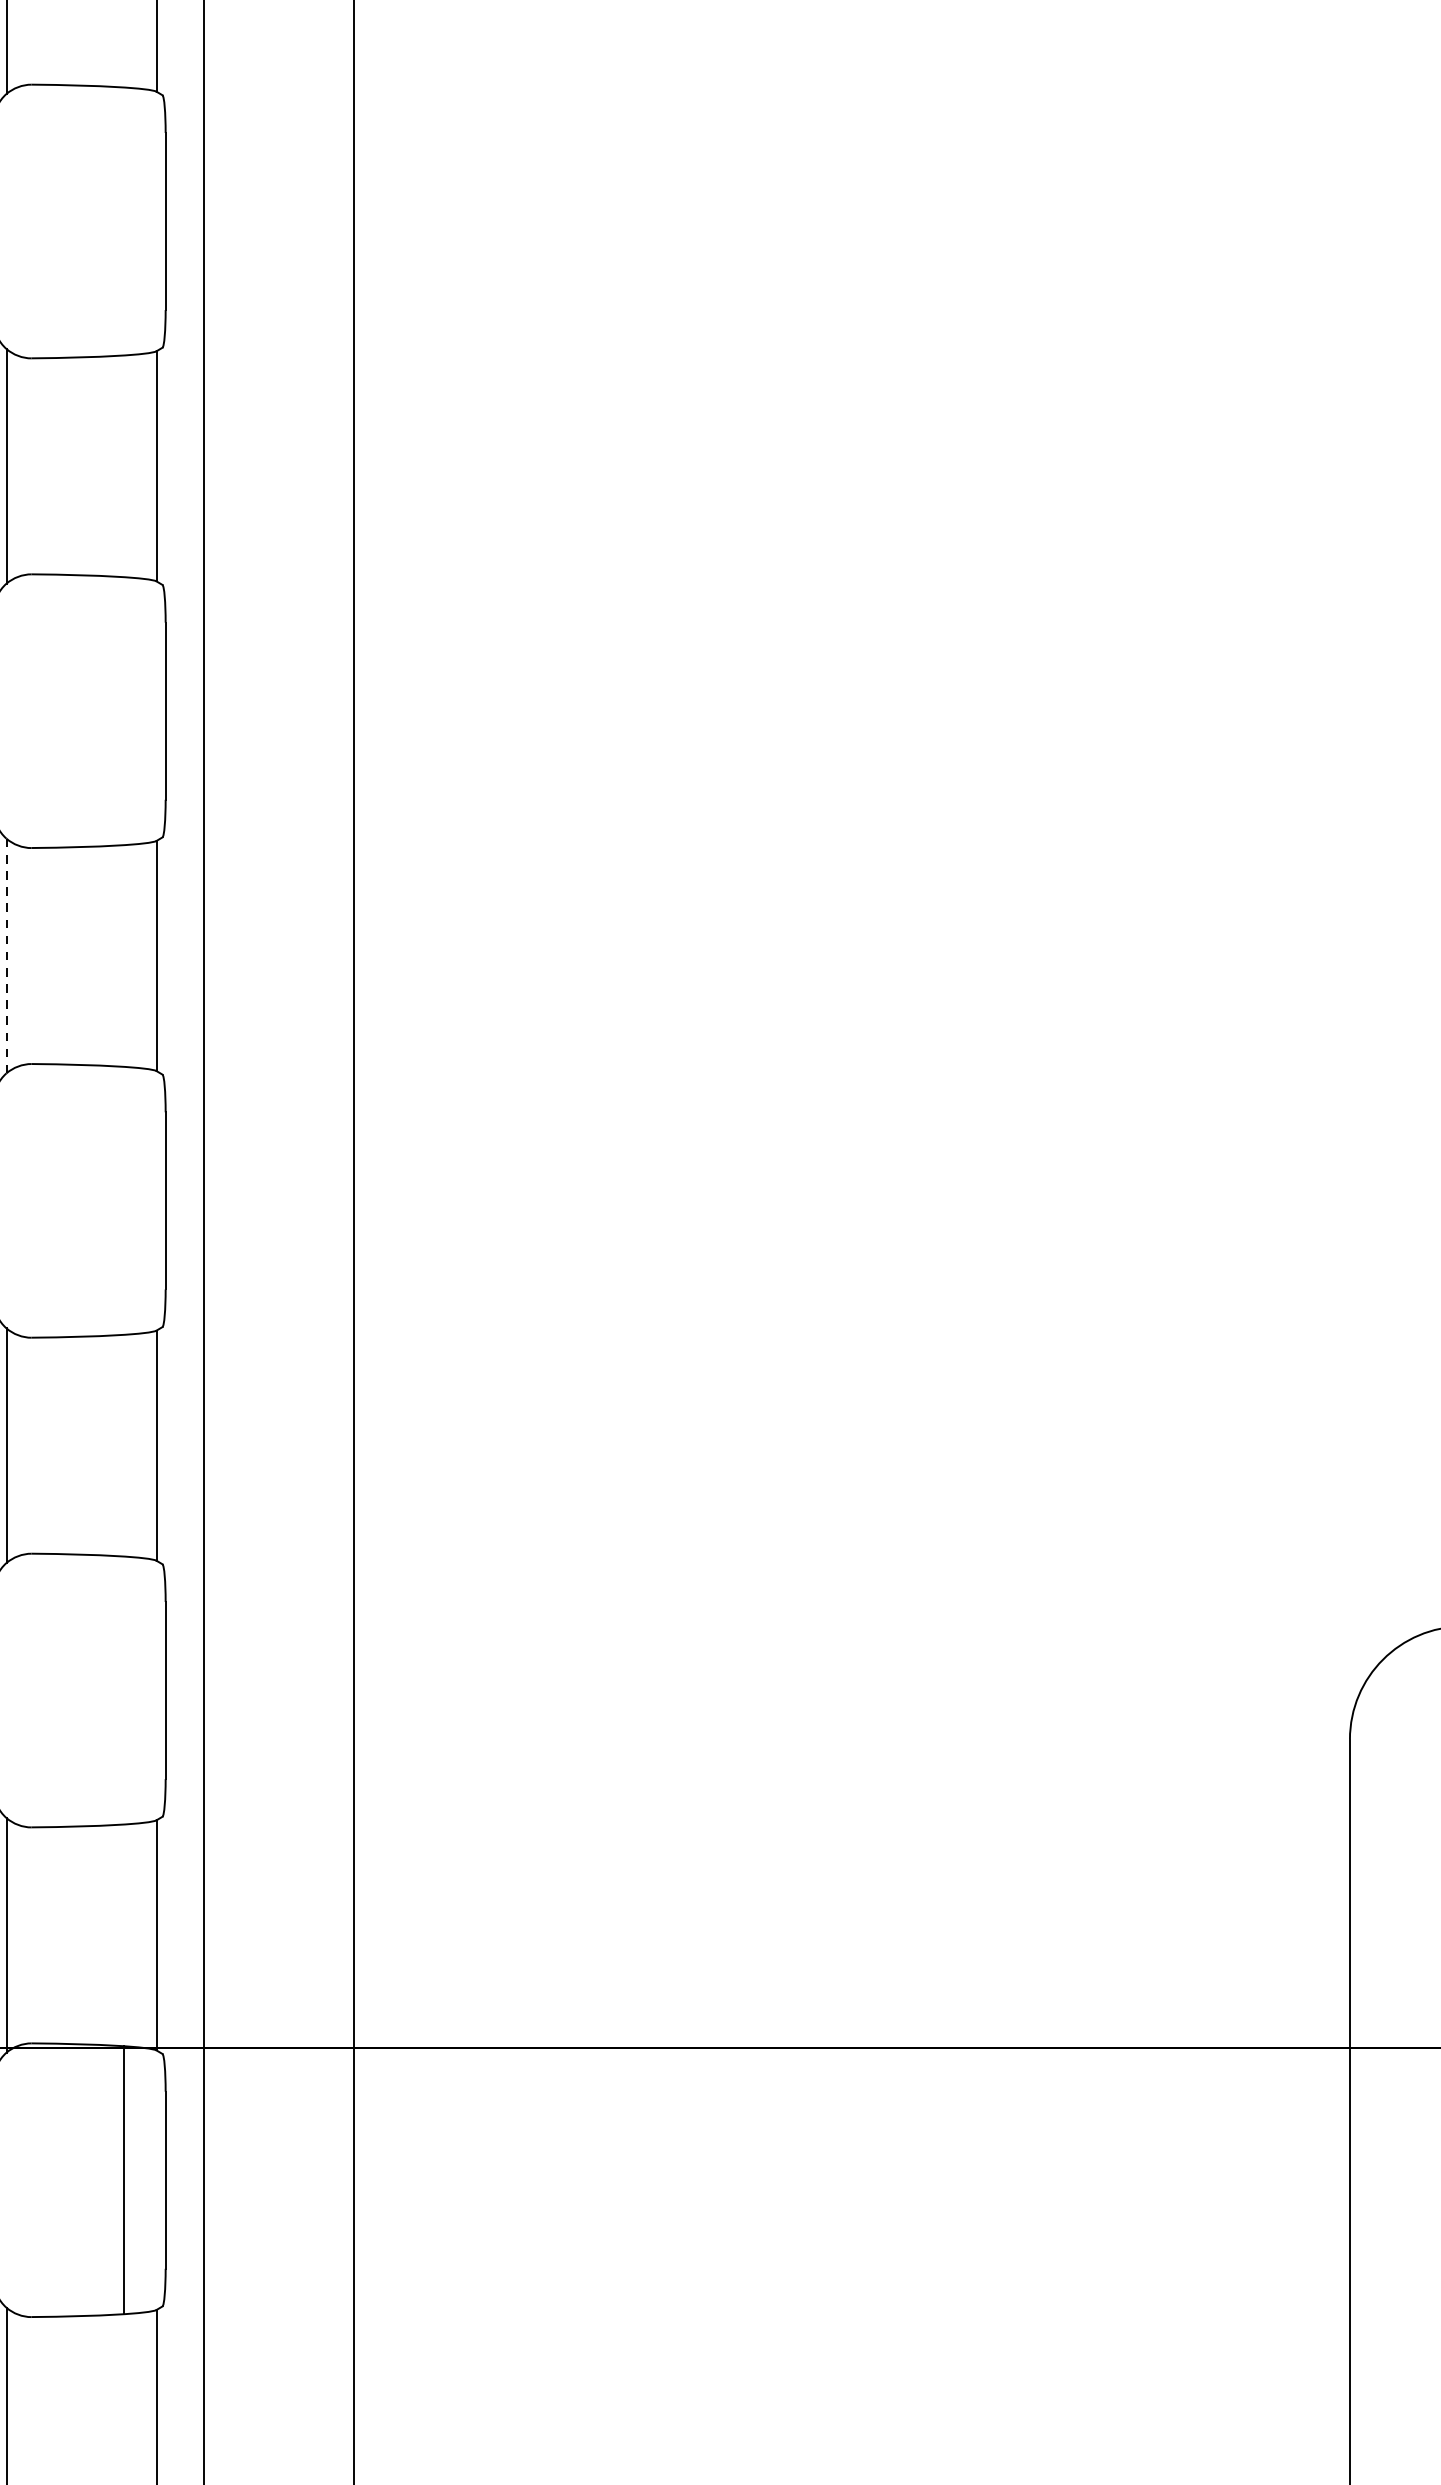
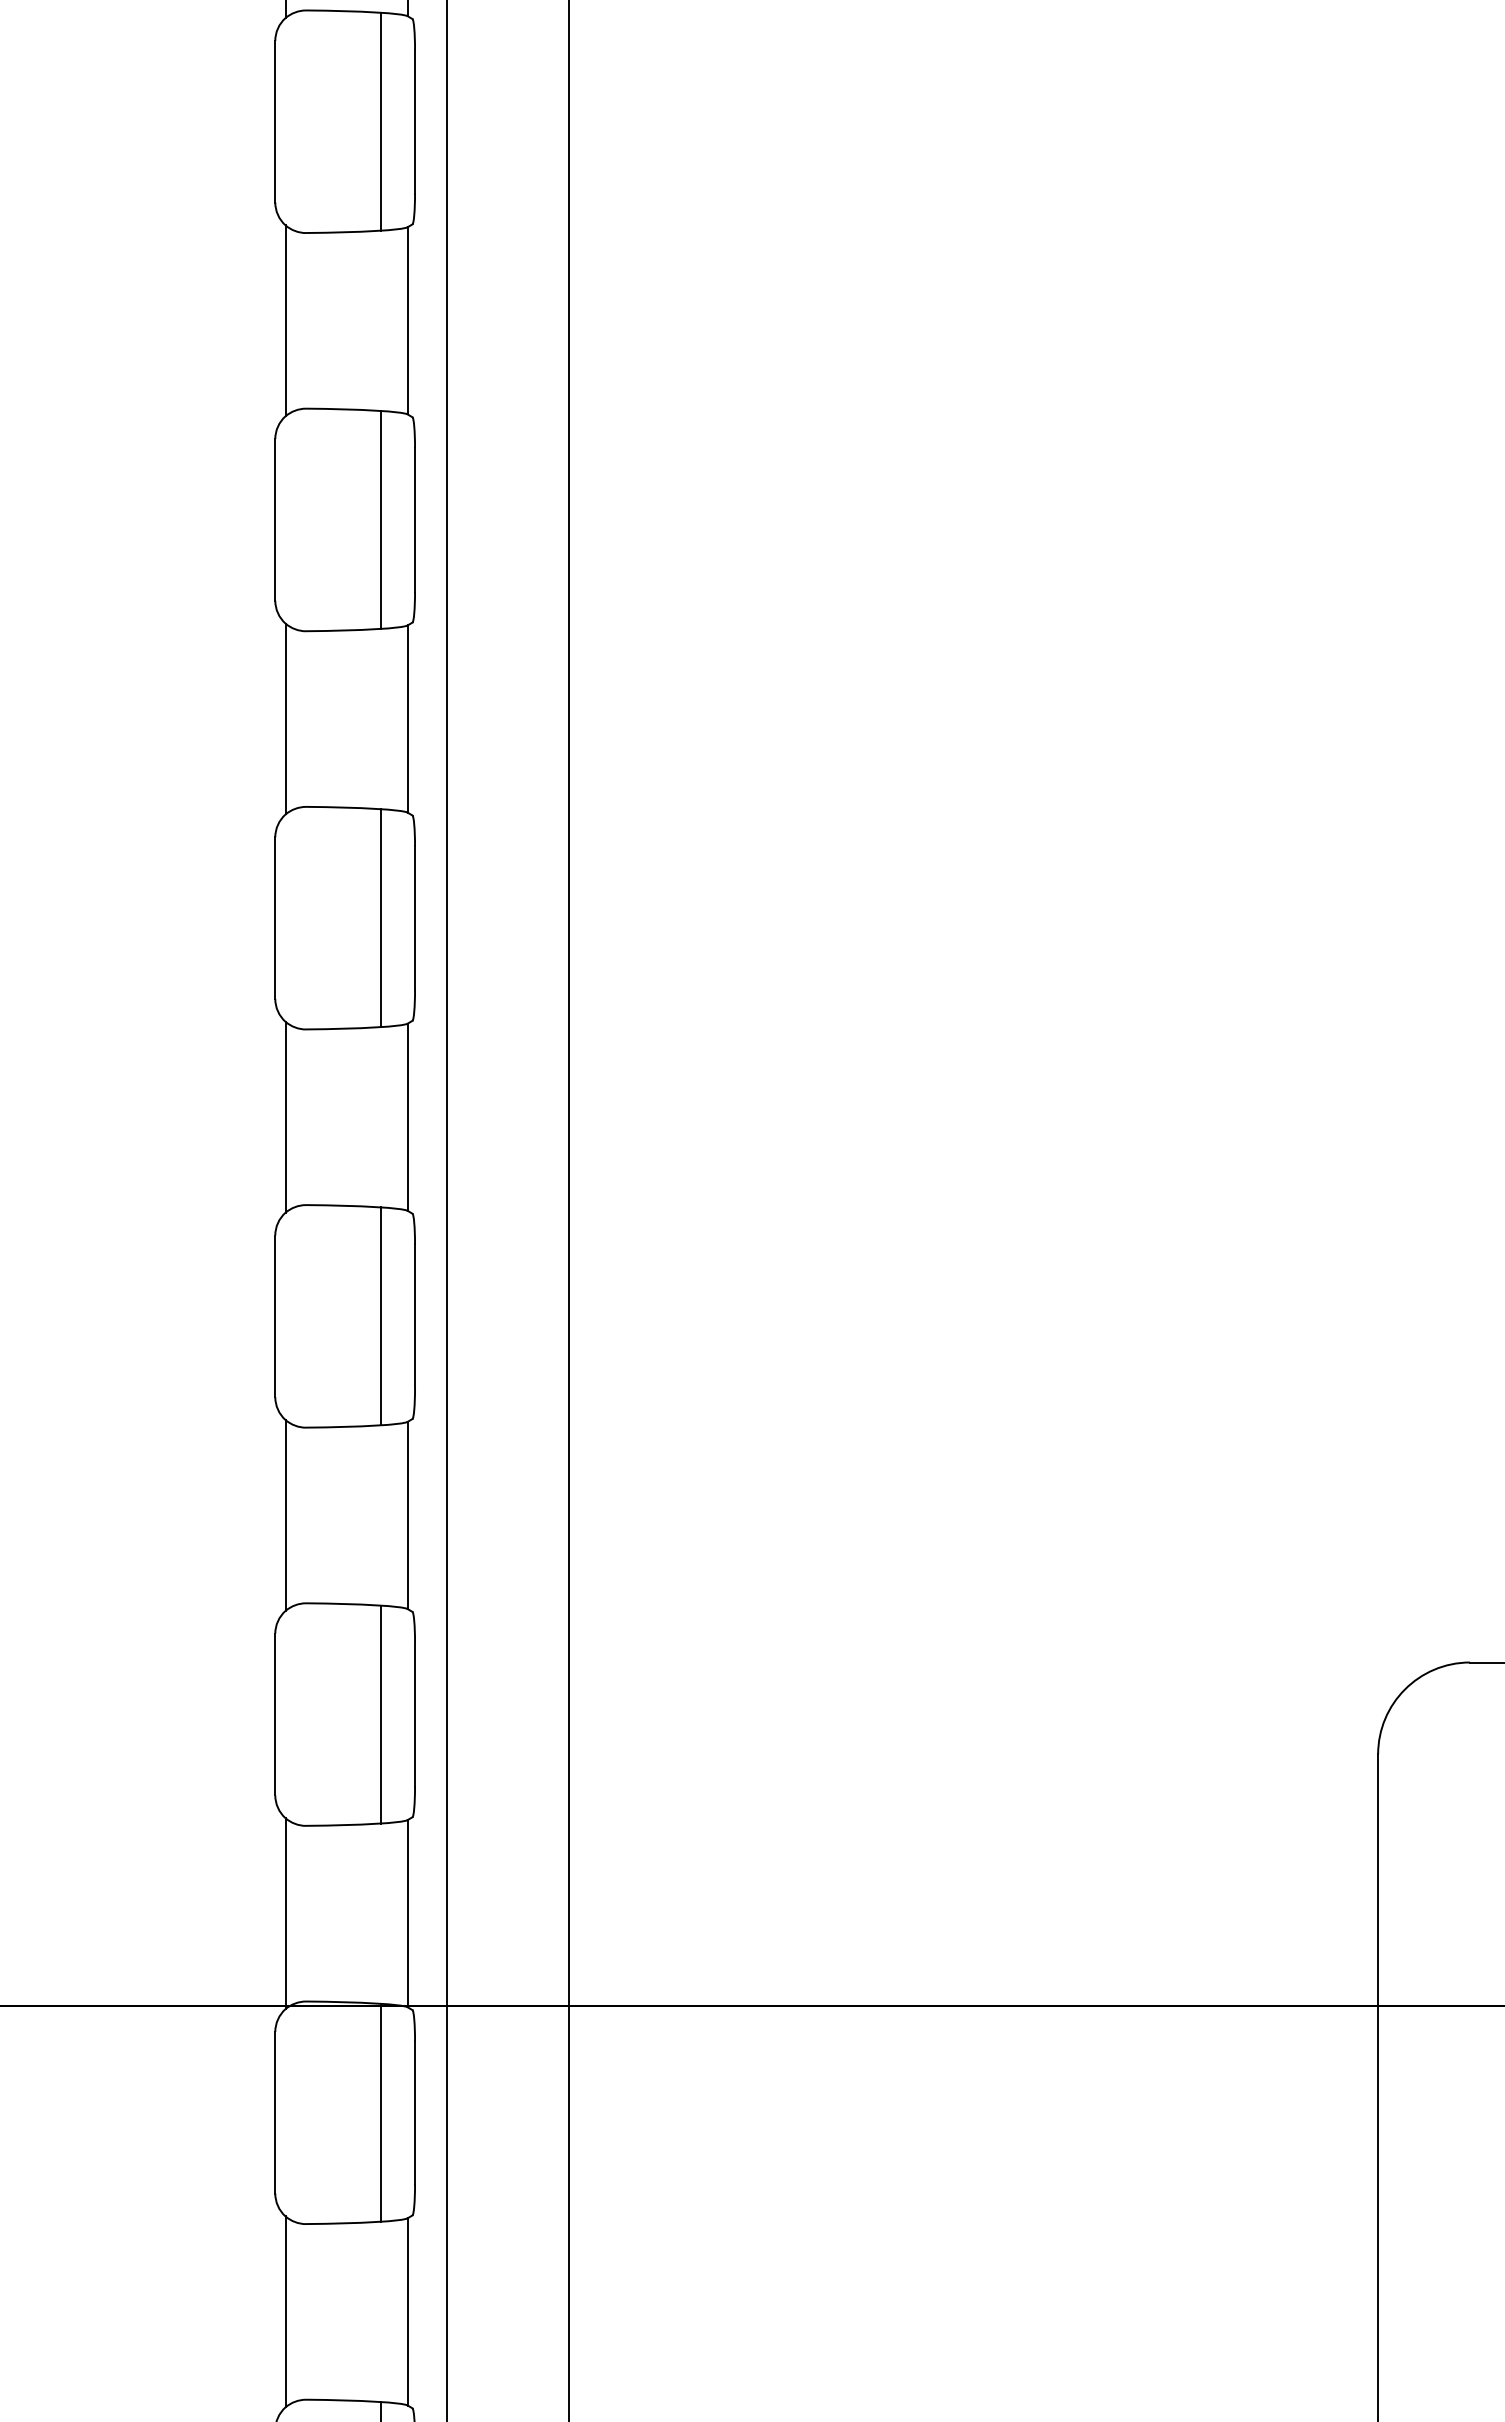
line: (123, 220) -> (380, 519), added
line: (123, 711) -> (380, 918), added
line: (6, 955) -> (285, 1116), dashed -> solid
line: (123, 1201) -> (380, 1316), added
line: (123, 1690) -> (380, 1714), added

